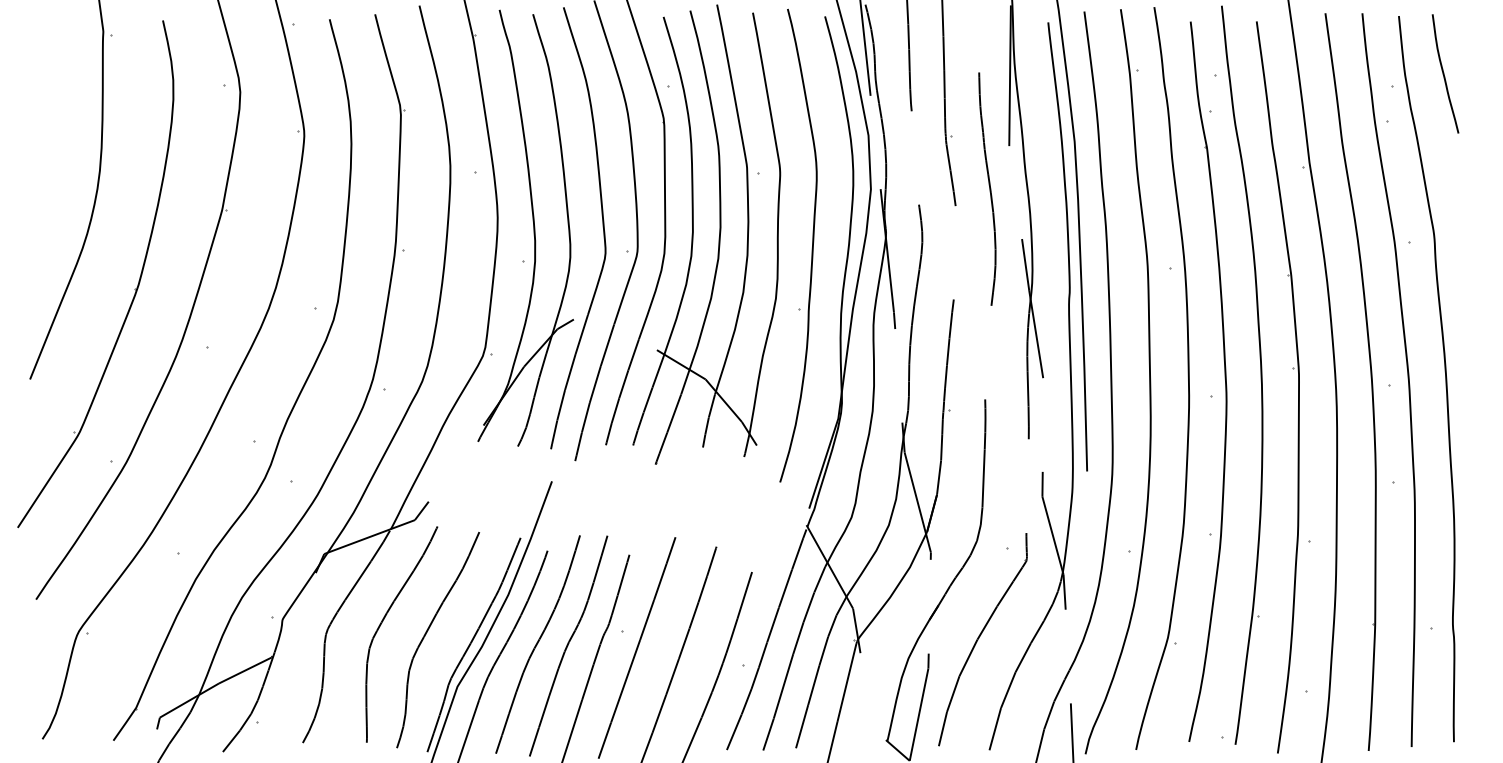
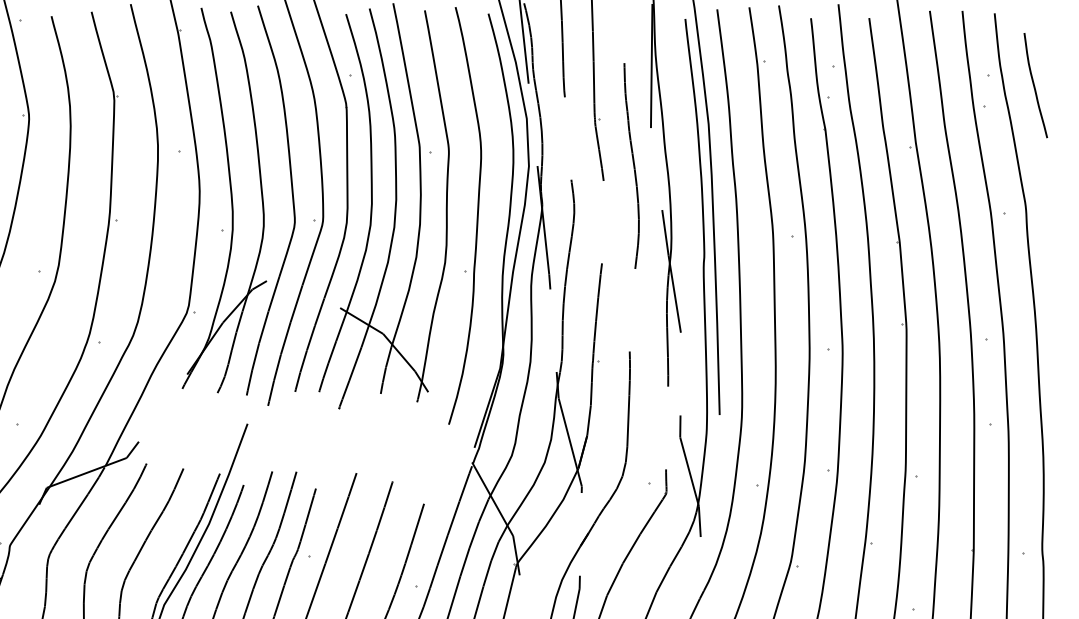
curve: (1444, 73) -> (1034, 85), moved

